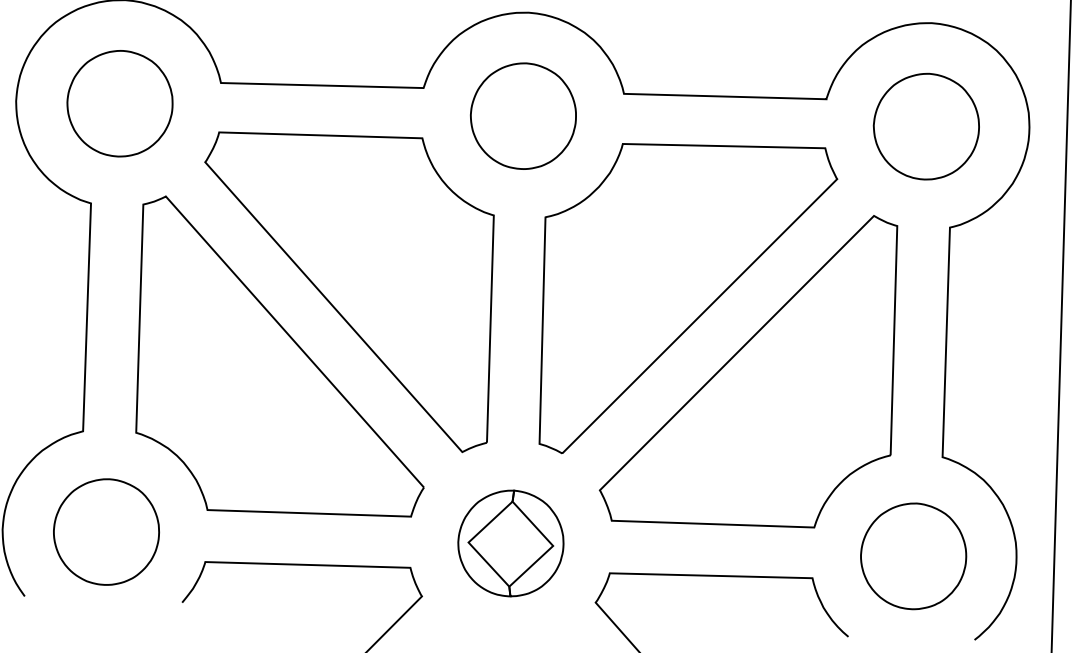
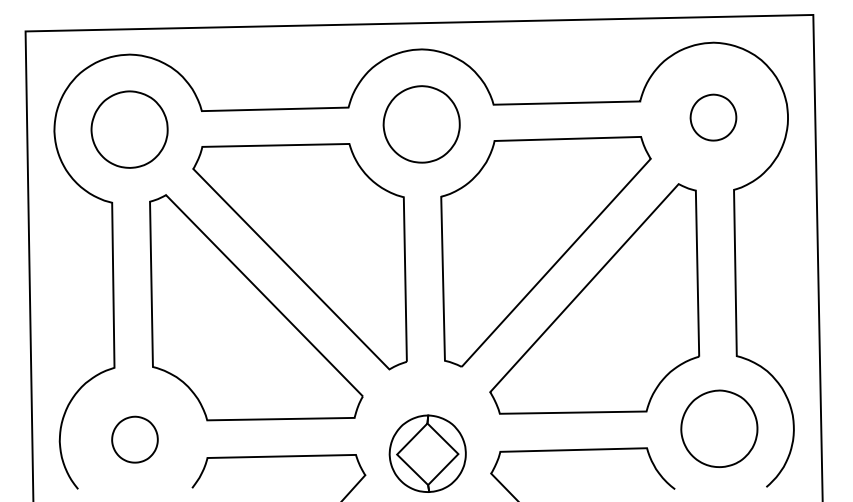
part: (926, 126) -> (713, 117), size x0.6
part: (105, 531) -> (134, 439), size x0.6
part: (510, 543) -> (427, 453), moved

